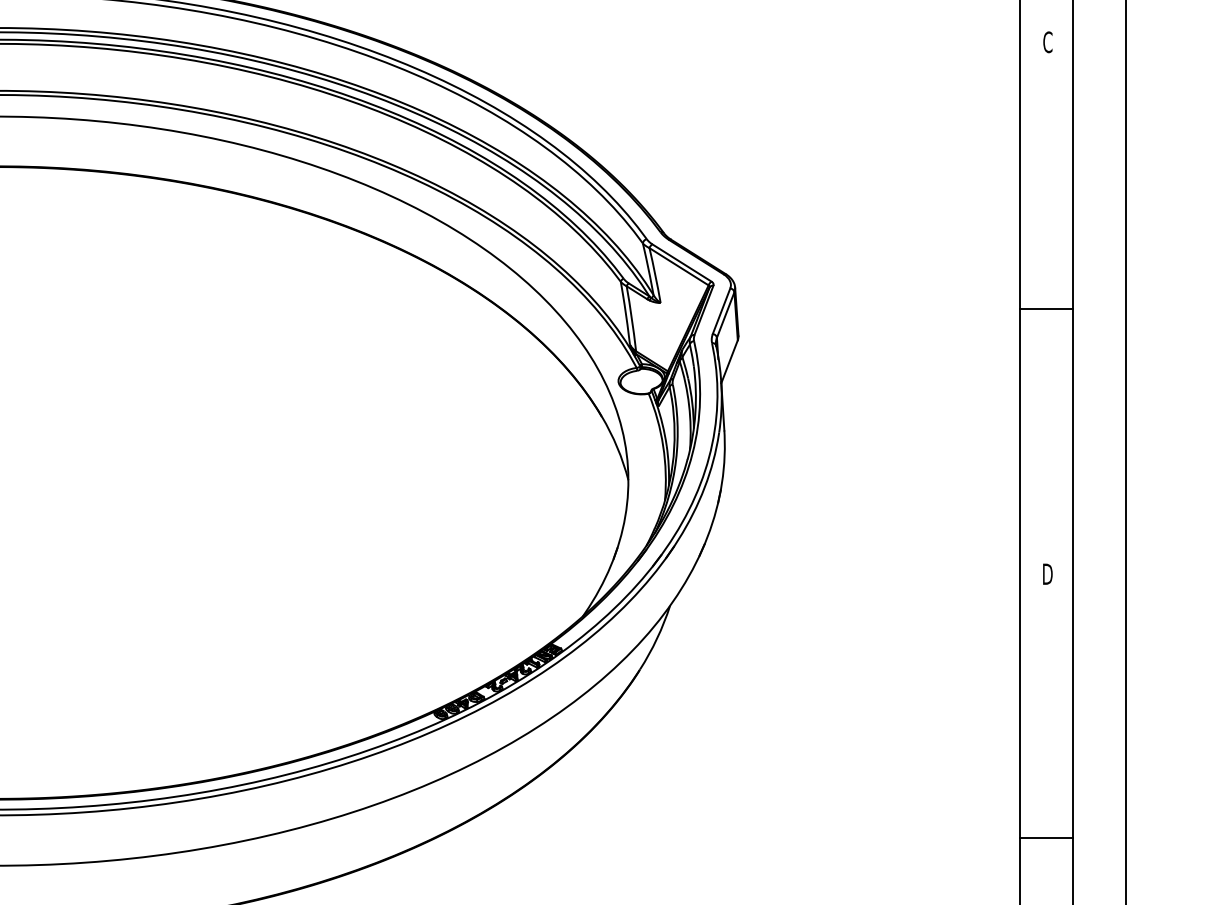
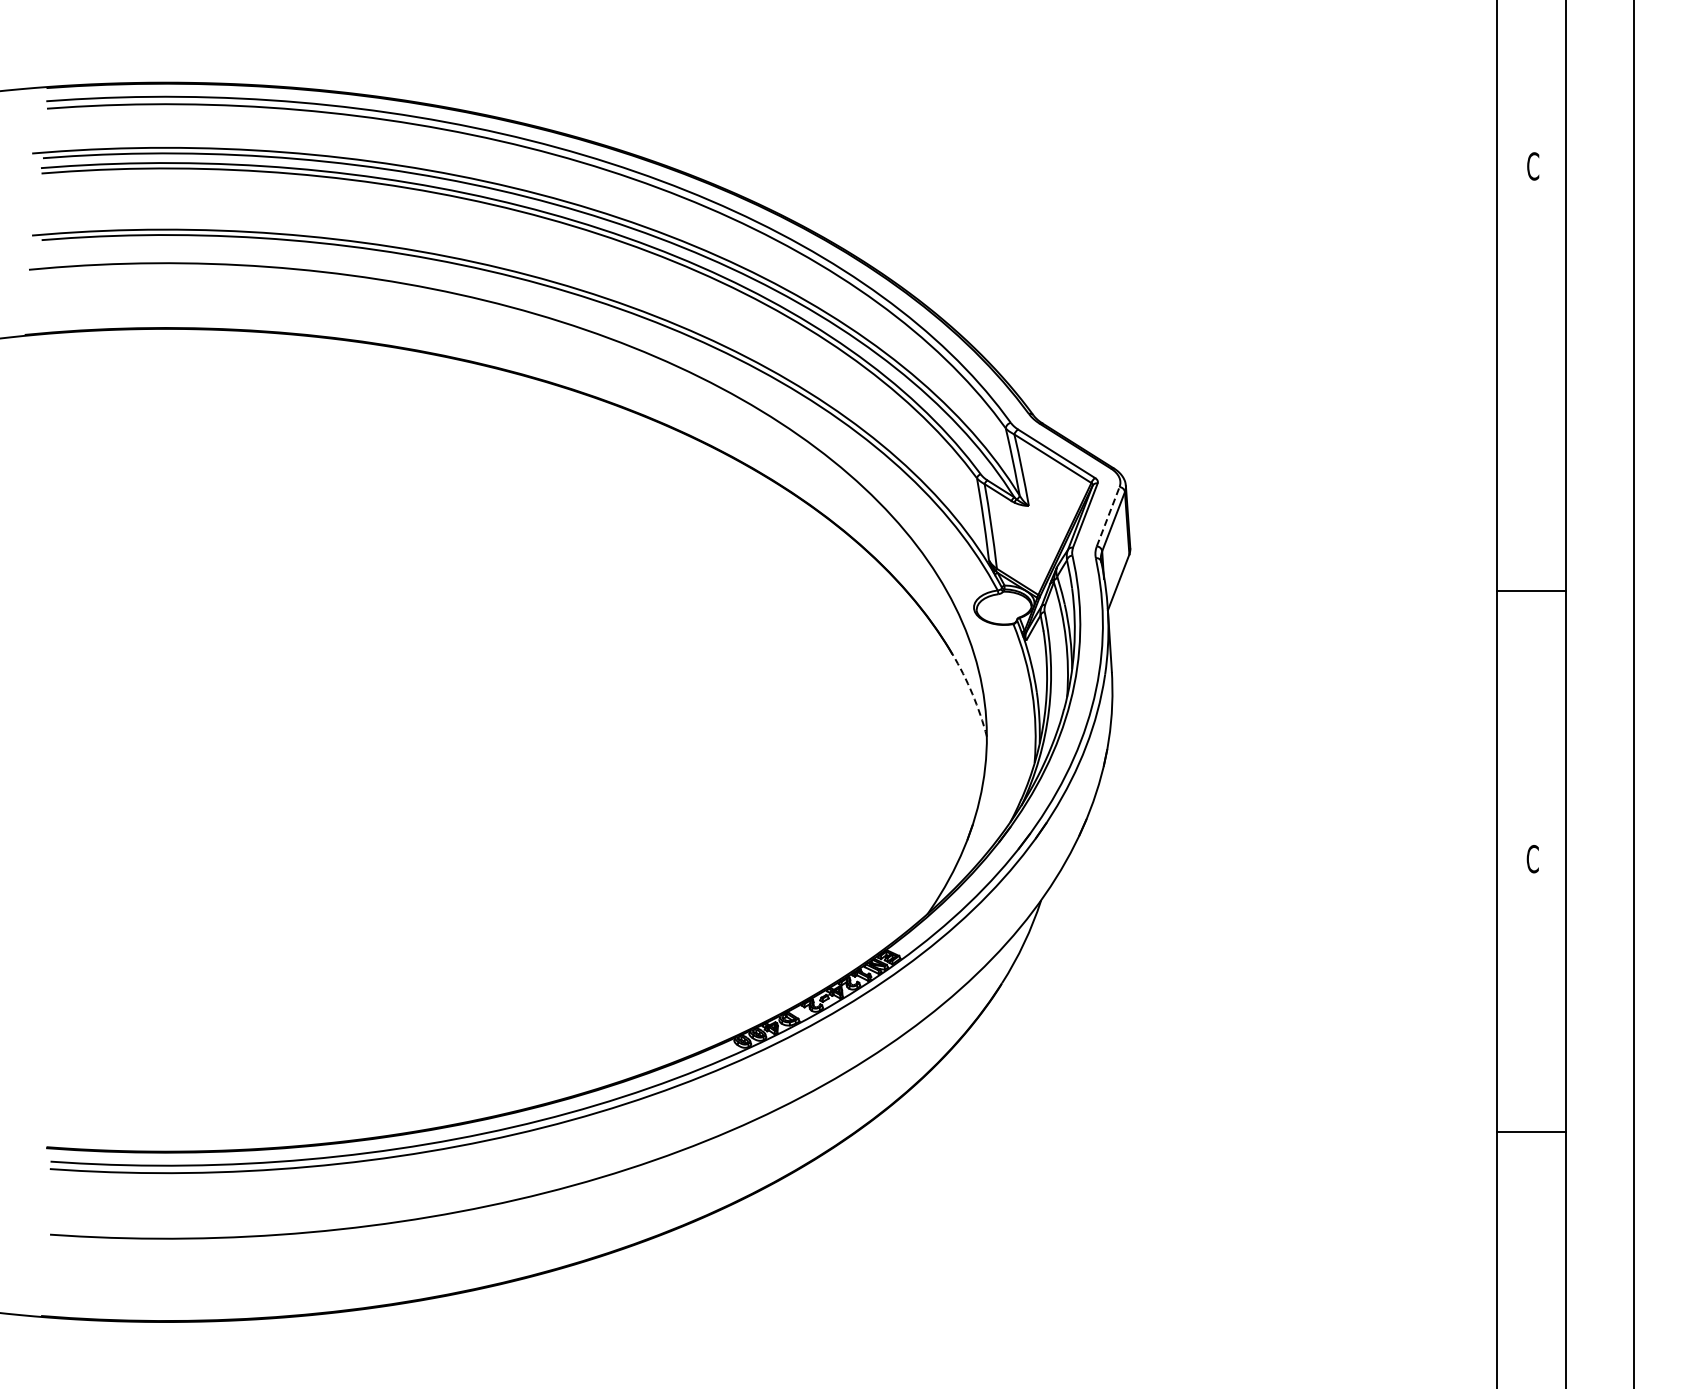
line: (1045, 309) -> (1530, 591), moved
line: (721, 311) -> (1108, 516), solid -> dashed
arc: (617, 447) -> (972, 694), solid -> dashed
text: (1047, 574) -> (1532, 859), D -> C
line: (1045, 837) -> (1530, 1131), moved

